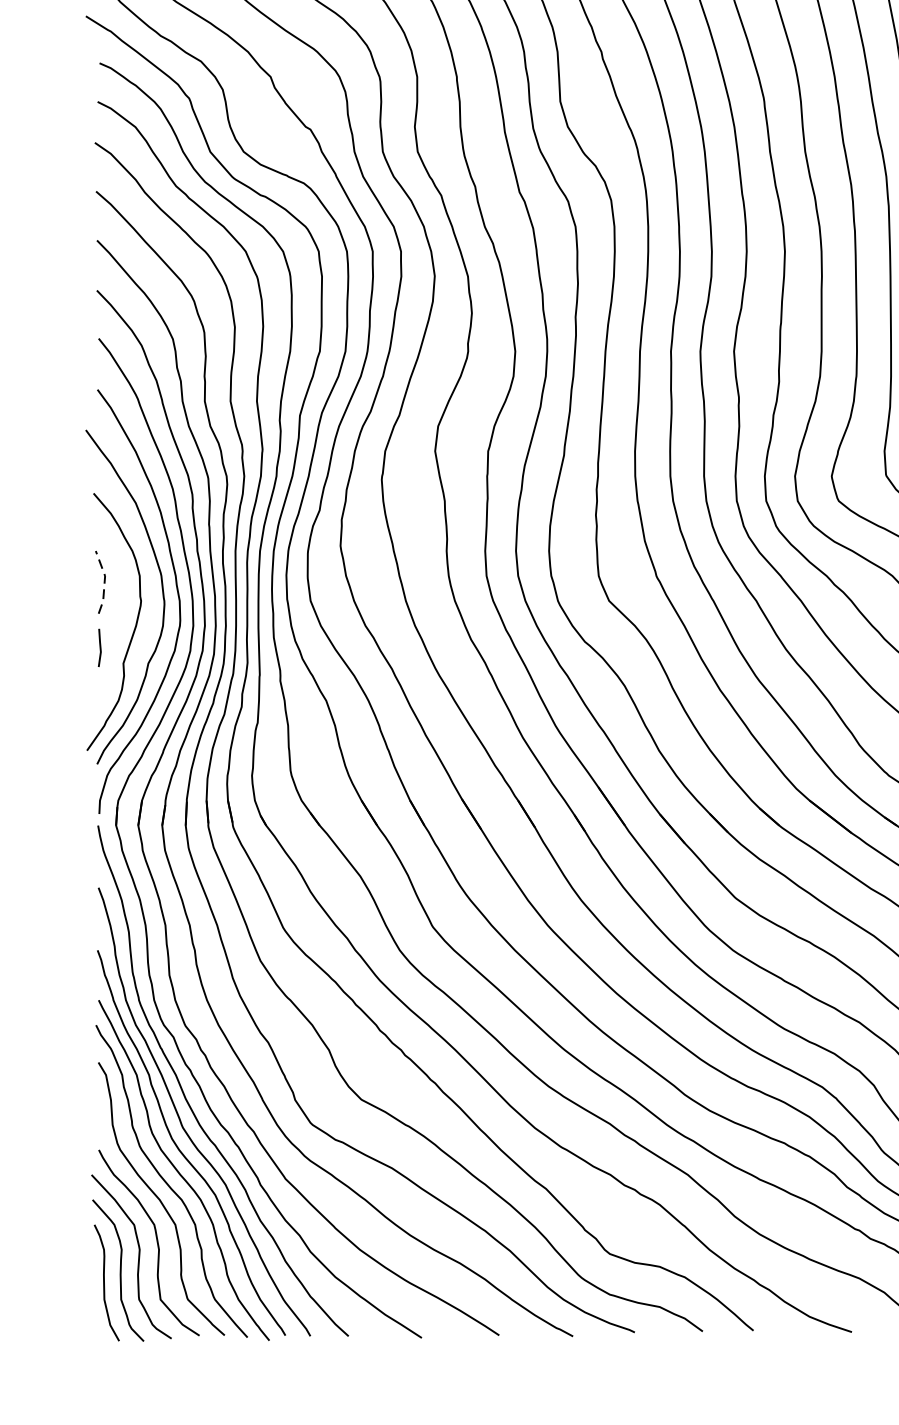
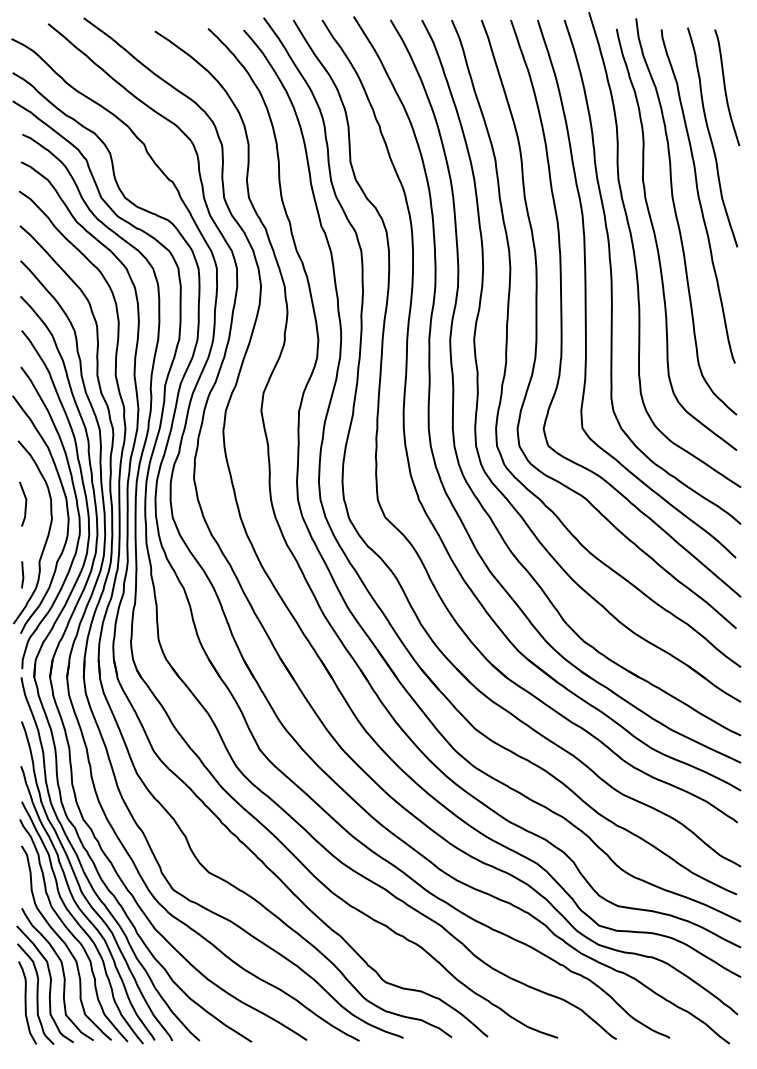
line: (105, 581) -> (26, 503), dashed -> solid
line: (99, 647) -> (22, 574), moved

